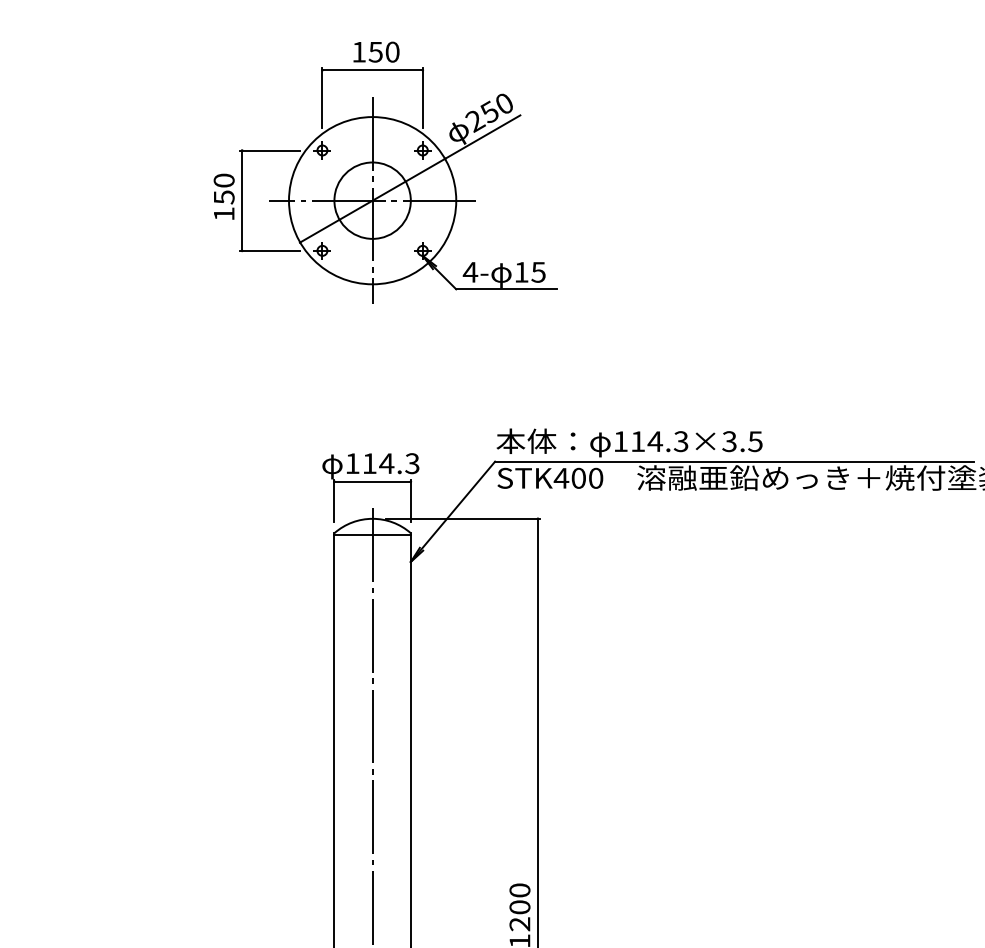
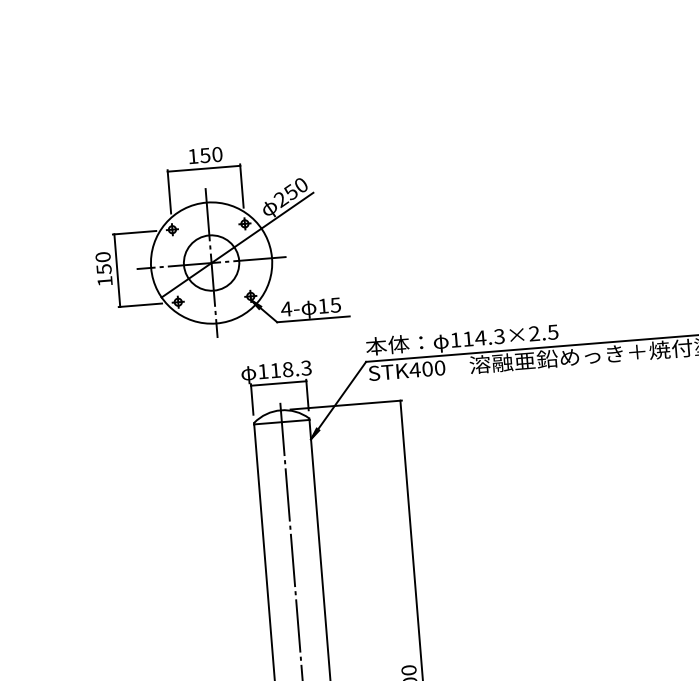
part: (385, 172) -> (219, 241), moved
text: (729, 441) -> (534, 333), 114.3×3.5 -> 114.3×2.5
text: (386, 463) -> (287, 369), 114.3 -> 118.3

